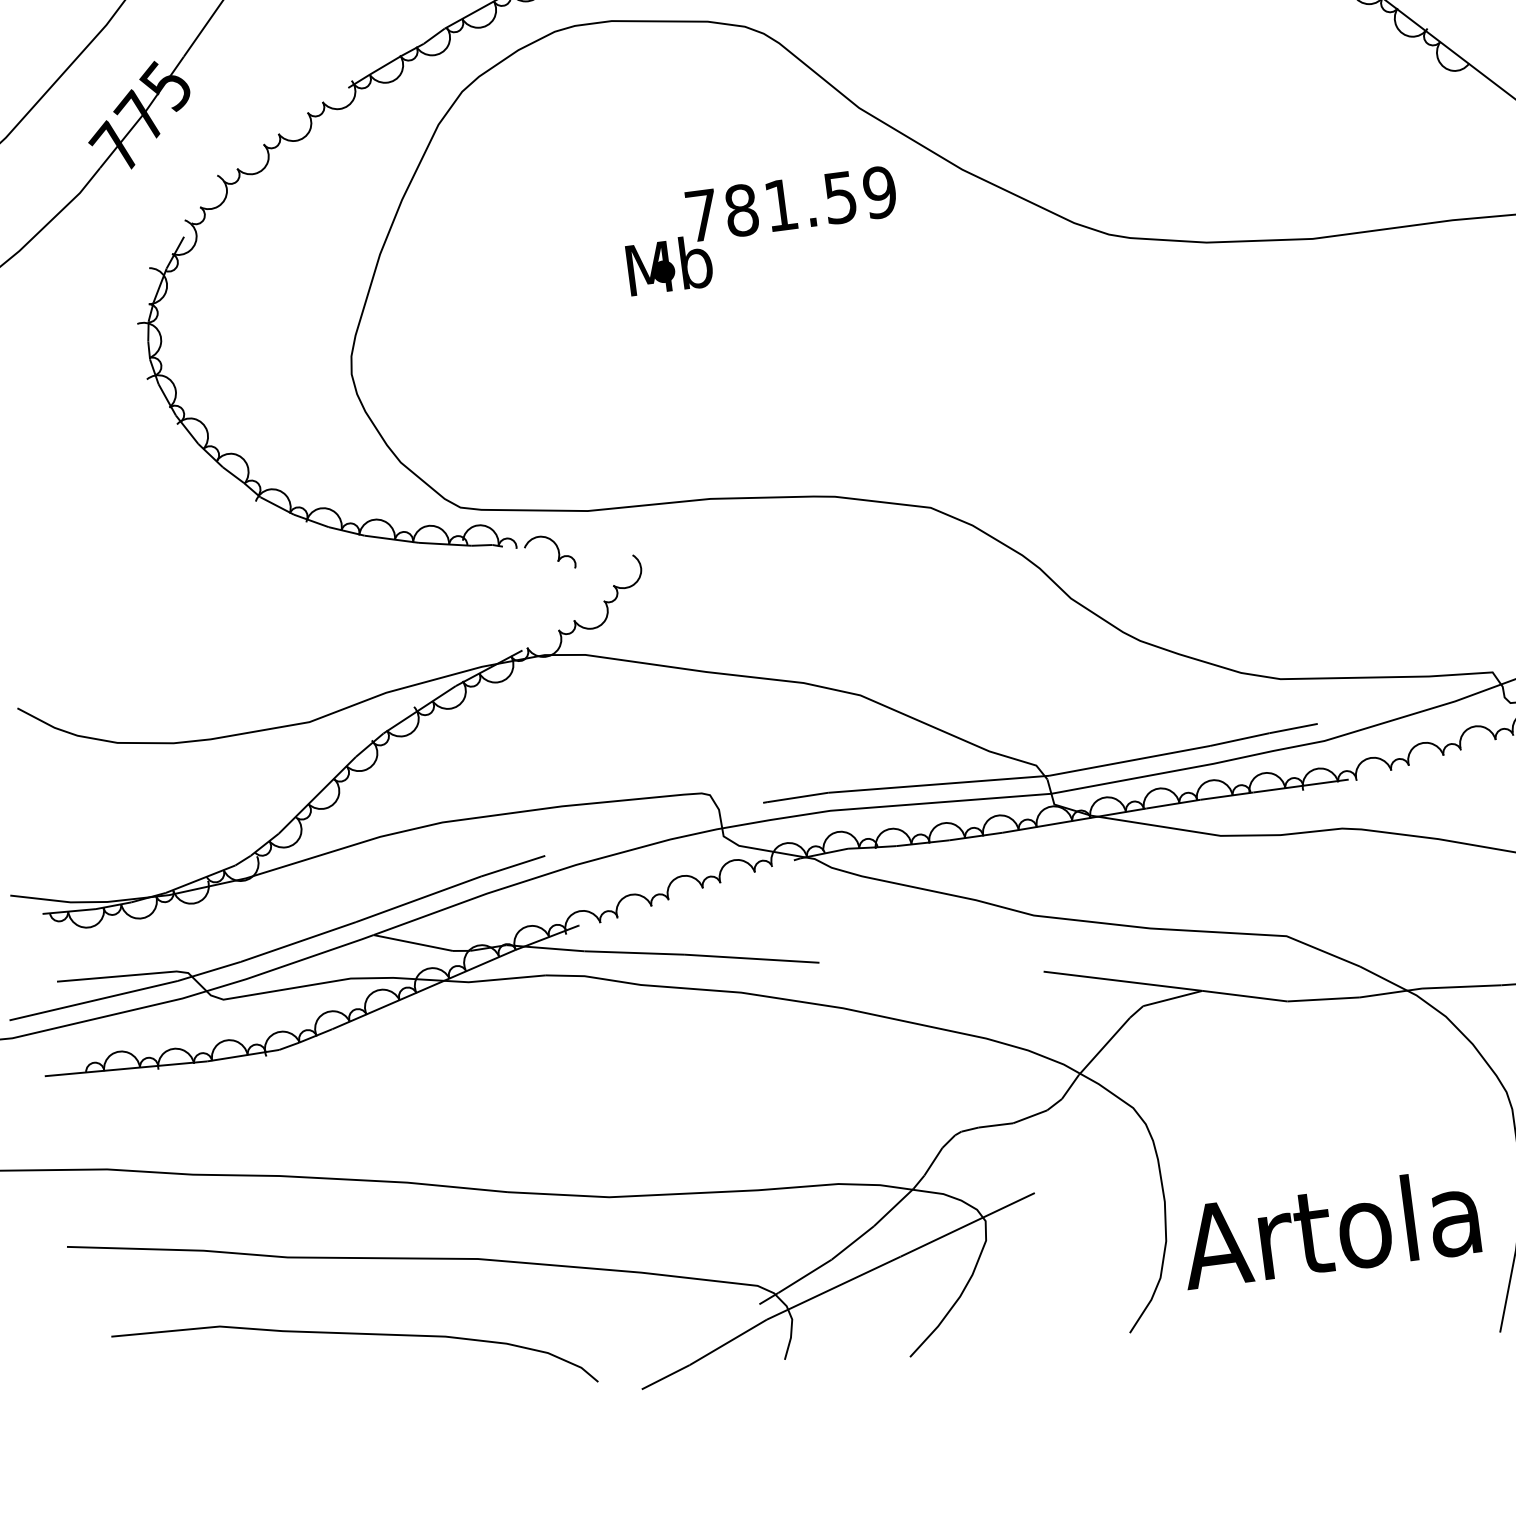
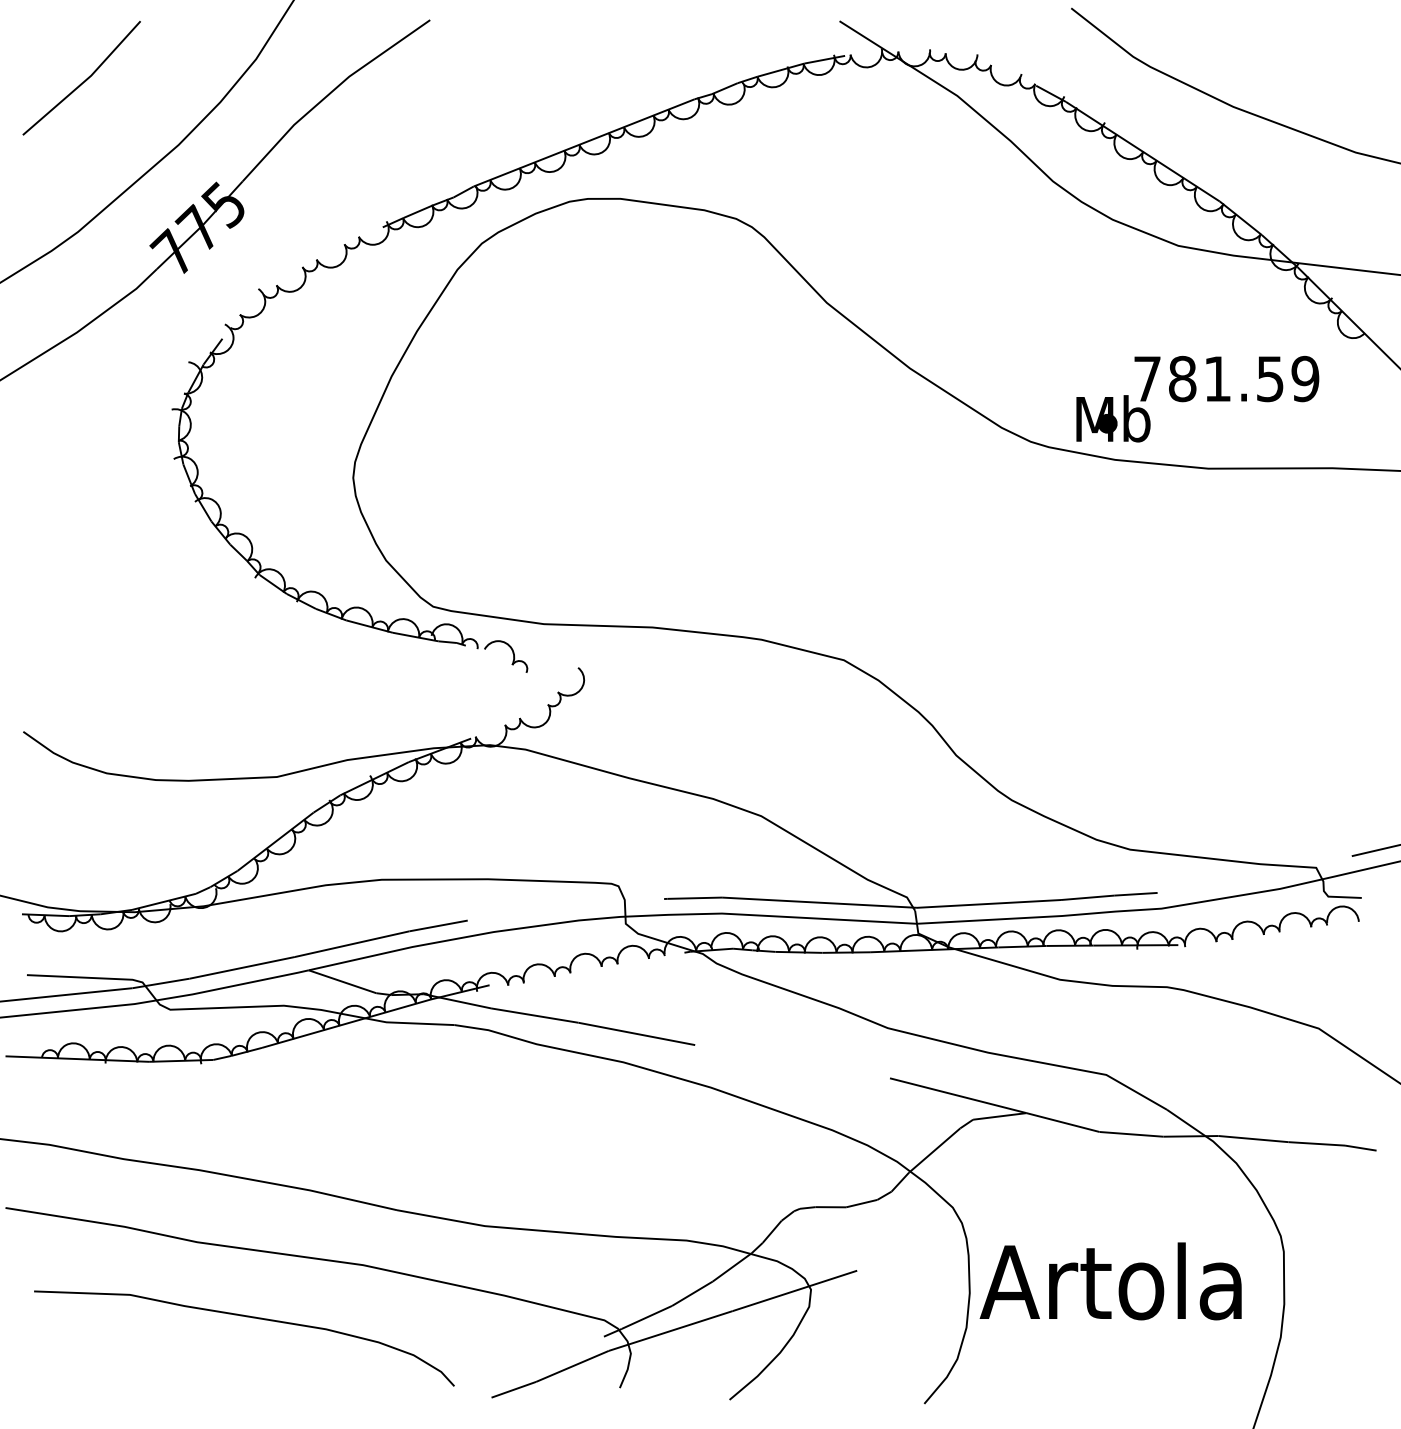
text: (761, 230) -> (1197, 398), moved
text: (1329, 1228) -> (1110, 1281), moved

